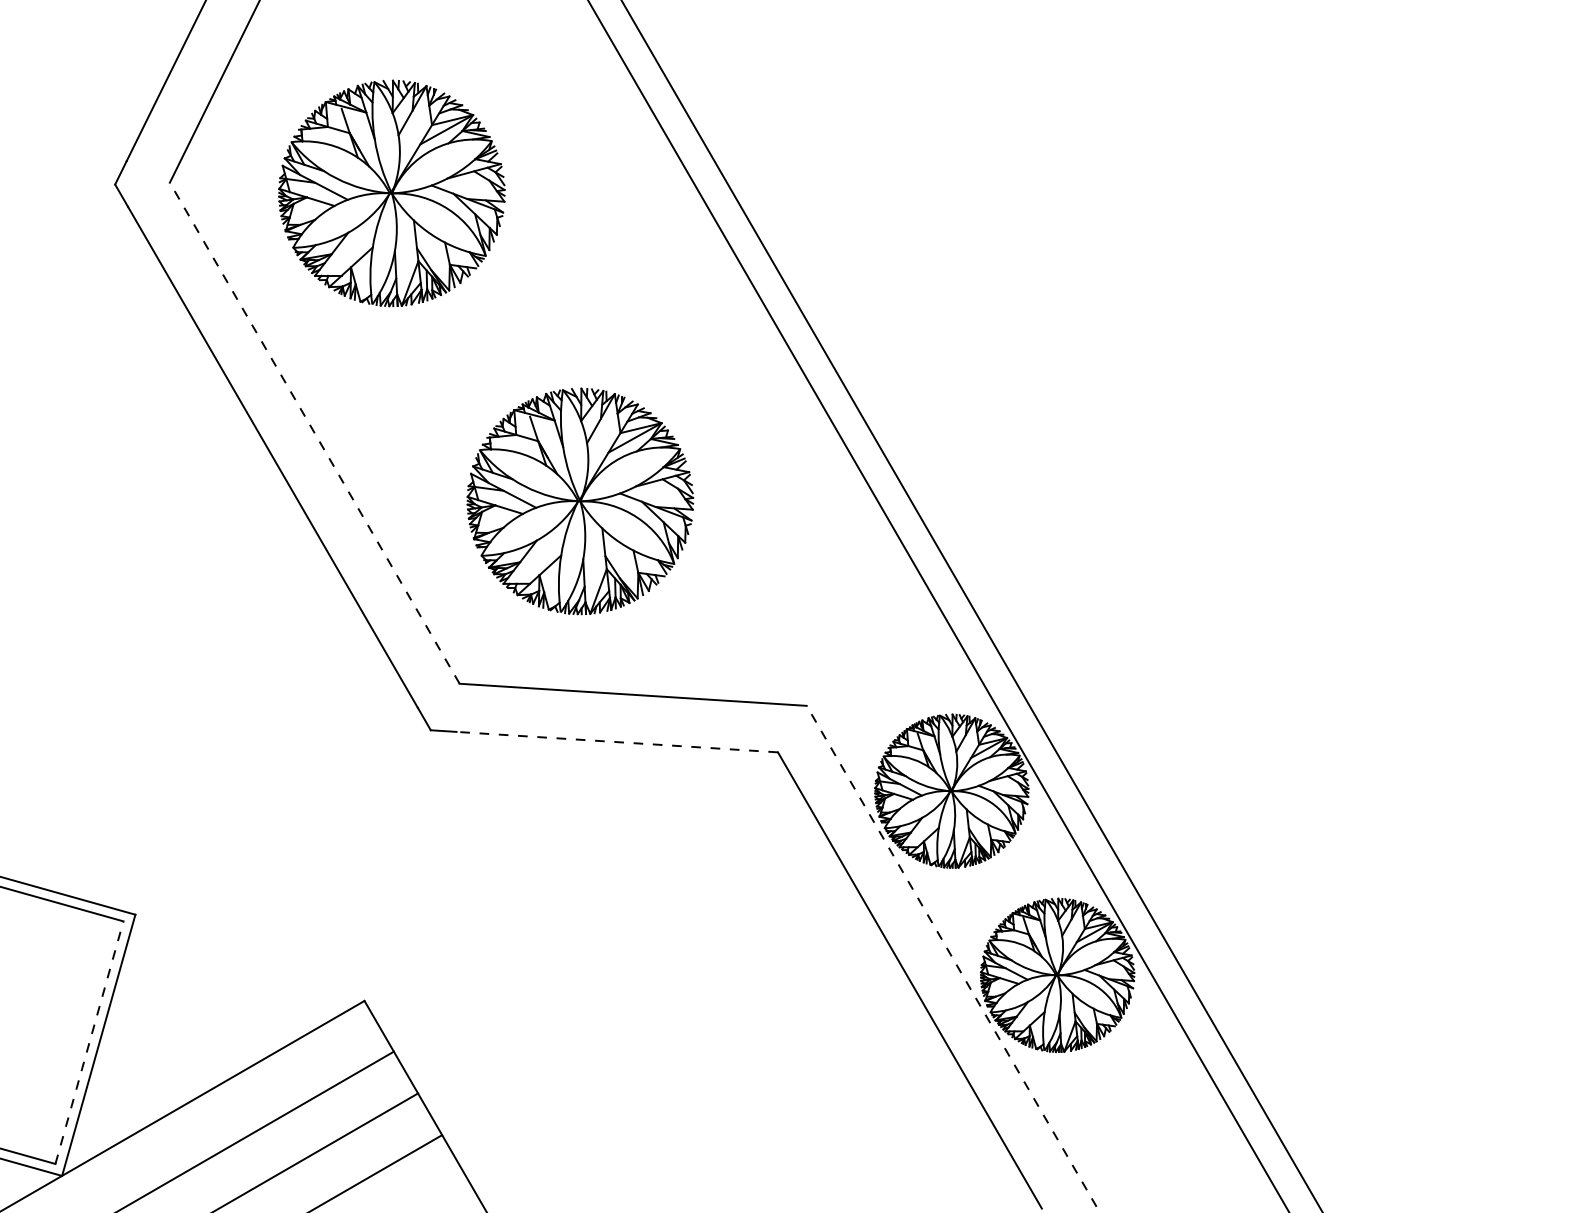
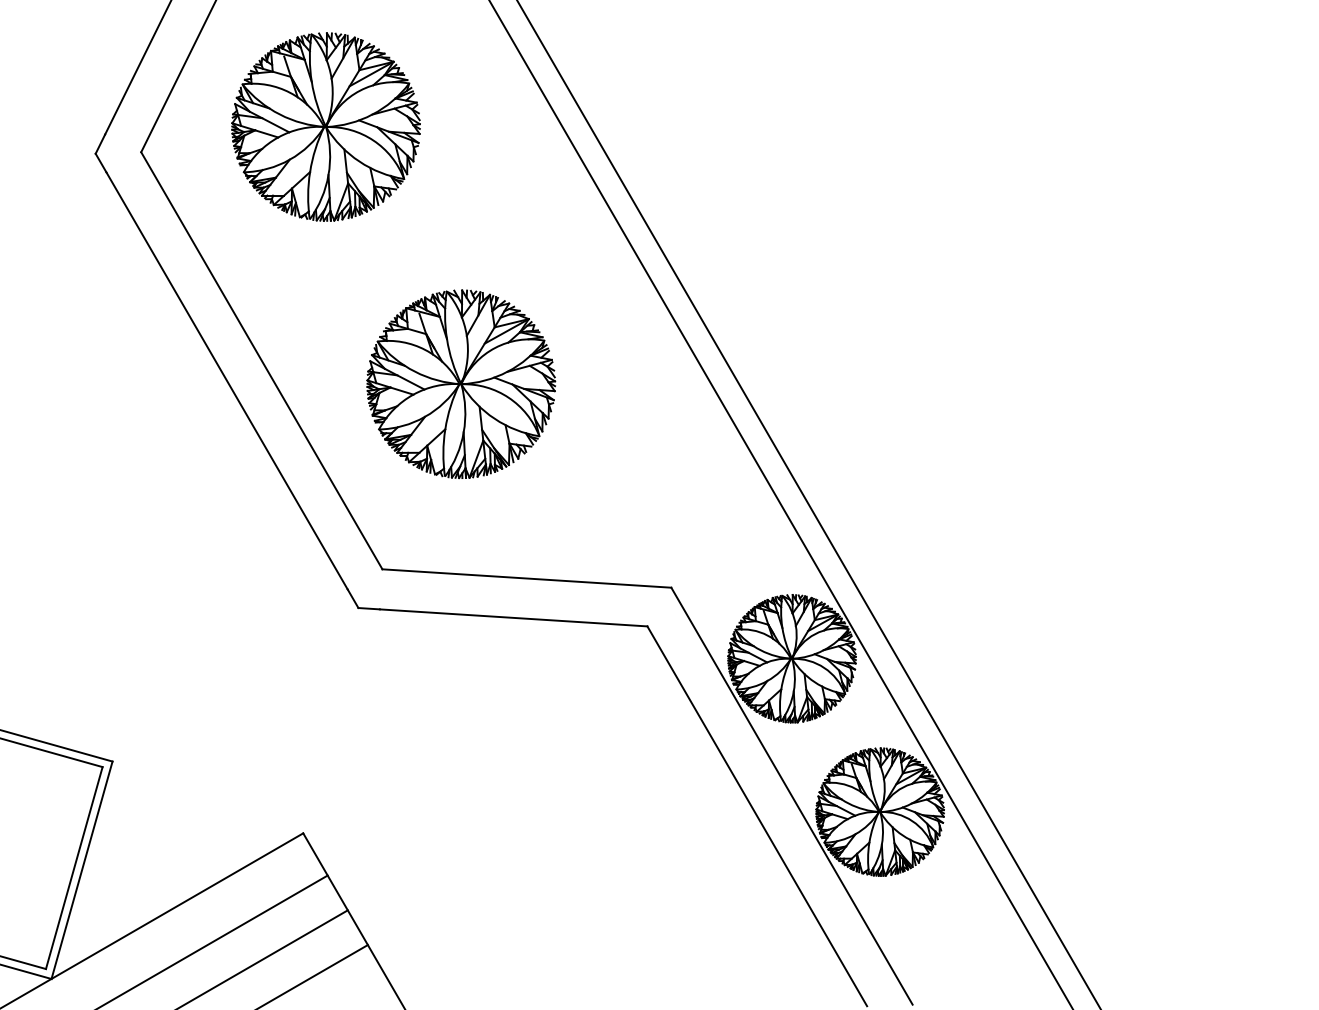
part: (391, 193) -> (325, 127), moved
line: (314, 432) -> (261, 360), dashed -> solid
part: (580, 501) -> (461, 384), moved
line: (616, 742) -> (512, 618), dashed -> solid
line: (951, 955) -> (791, 795), dashed -> solid
line: (89, 1042) -> (74, 867), dashed -> solid

